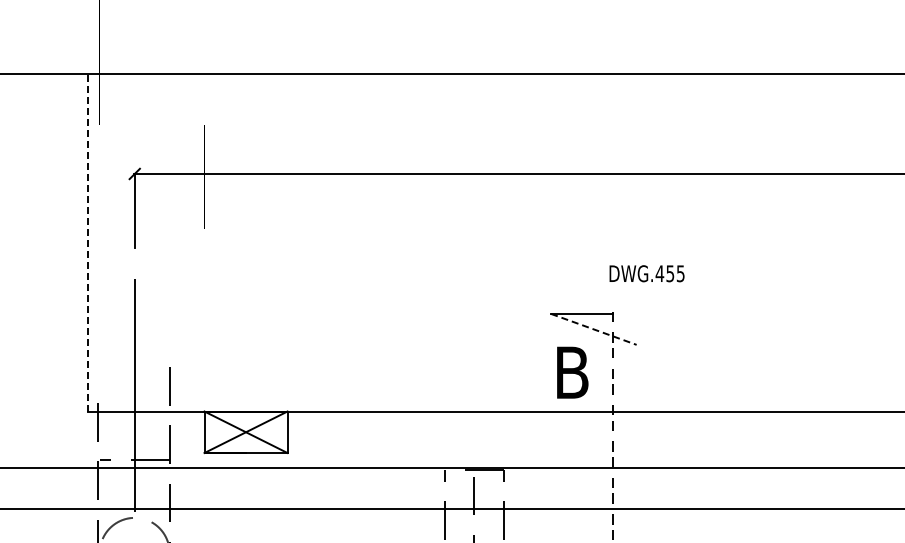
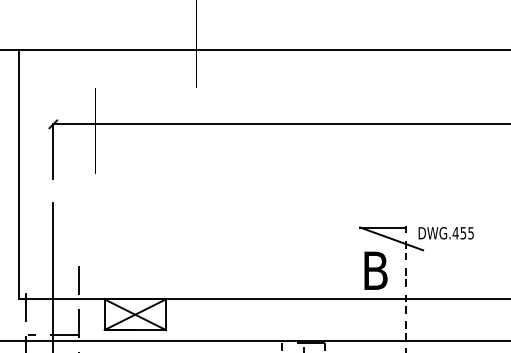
line: (88, 242) -> (19, 174), dashed -> solid
text: (646, 273) -> (445, 233), moved
line: (594, 329) -> (392, 238), dashed -> solid

